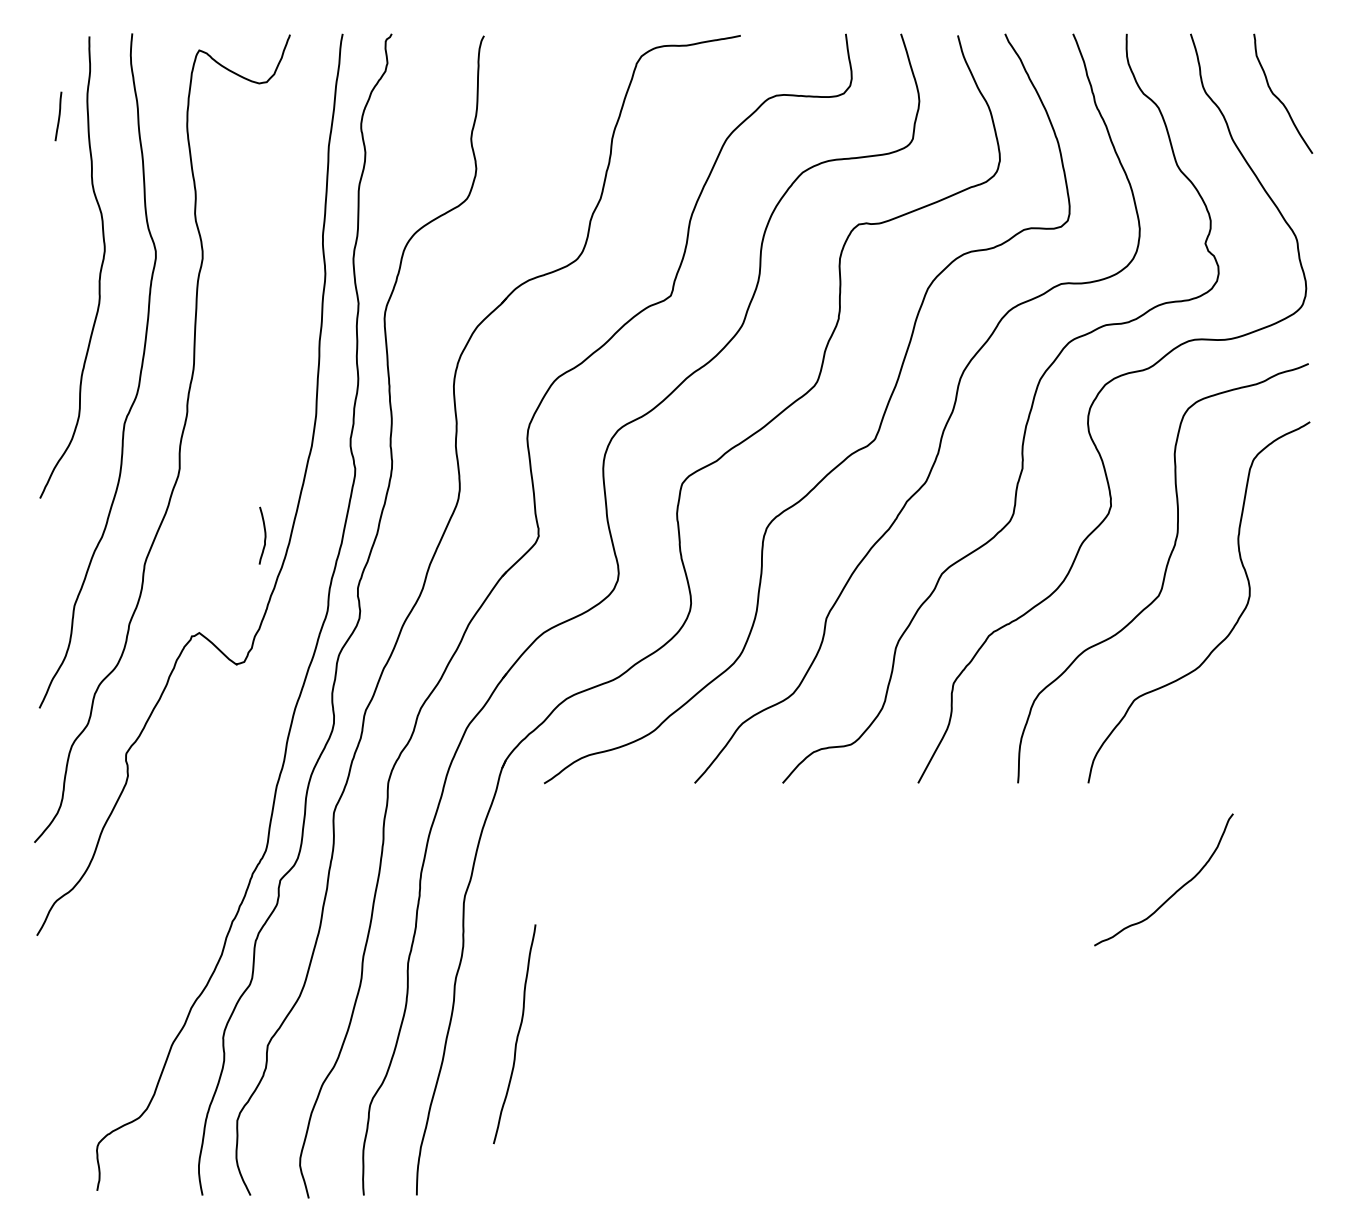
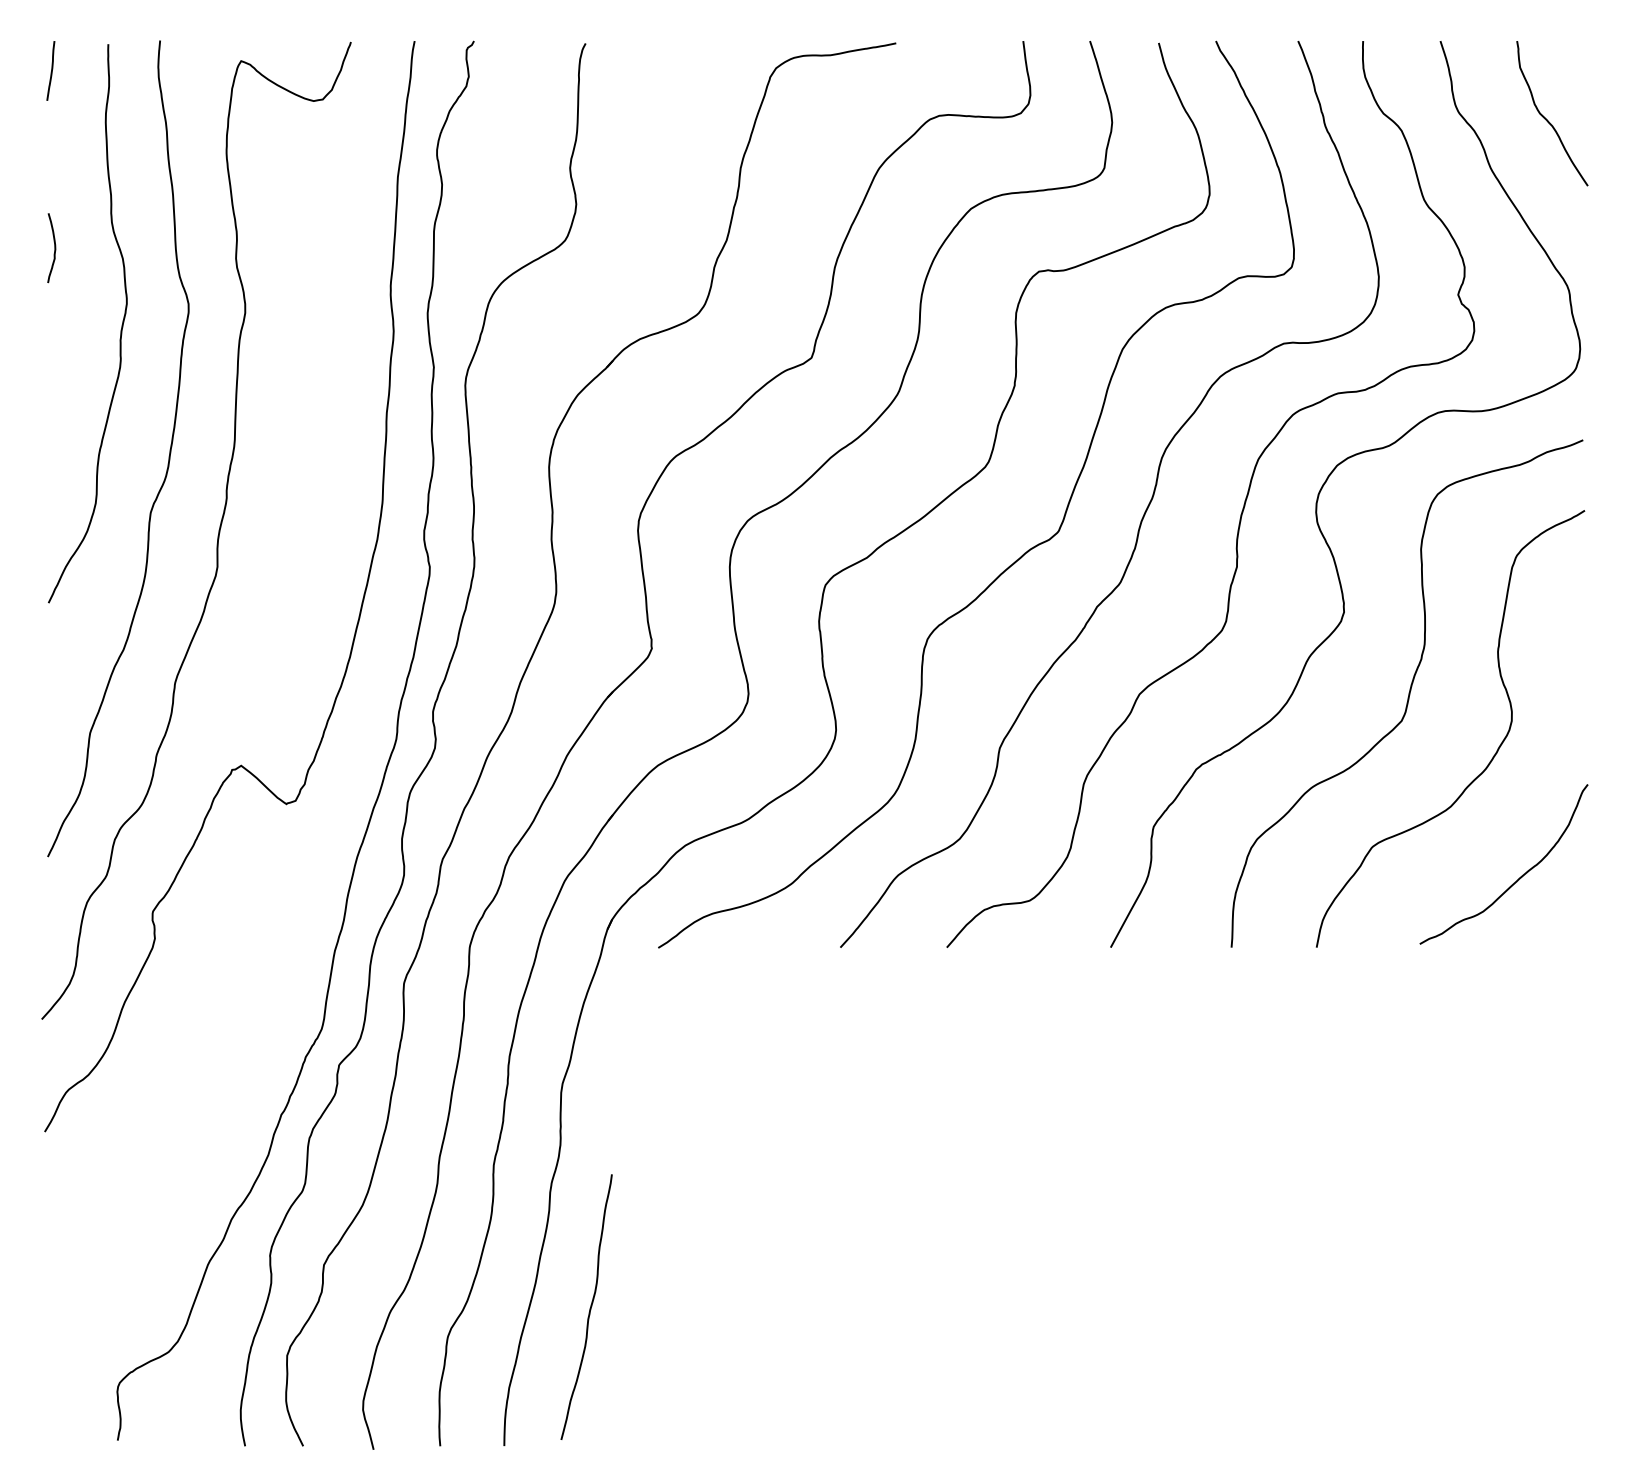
curve: (59, 116) -> (51, 70), moved
curve: (264, 536) -> (54, 248), moved
curve: (1175, 891) -> (1518, 878), moved
curve: (517, 1035) -> (589, 1308), moved

